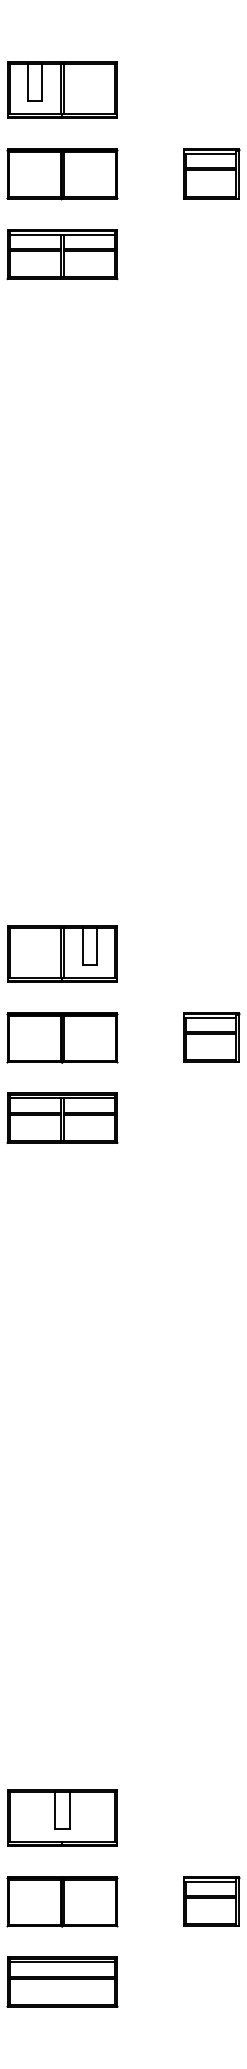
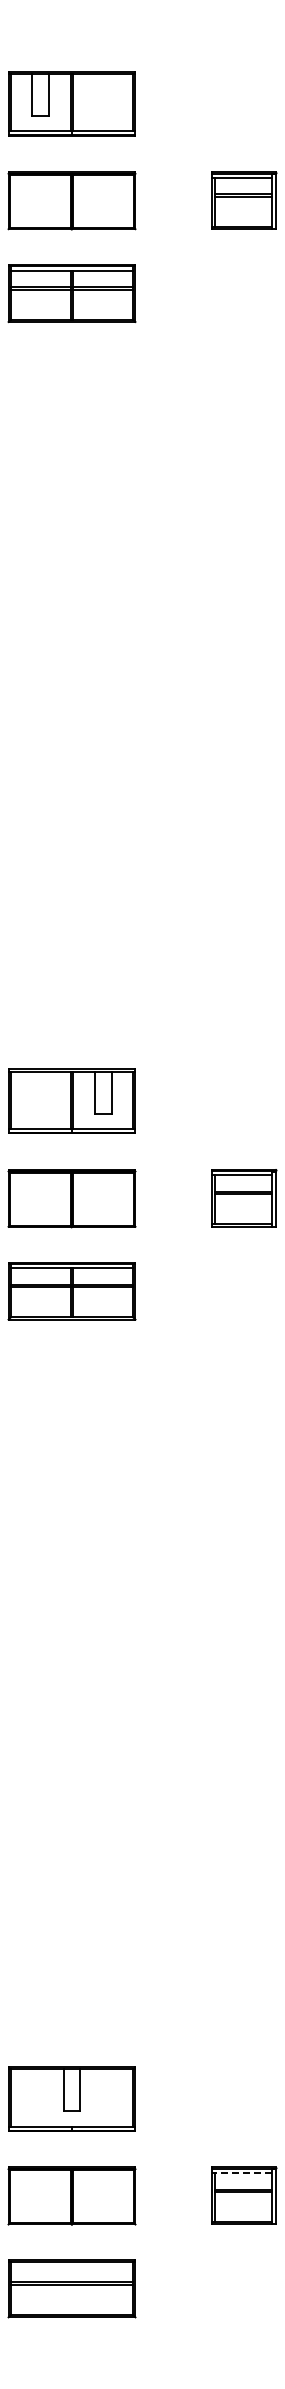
line: (210, 1882) -> (242, 2173), solid -> dashed
line: (62, 1961) -> (72, 2265), removed

